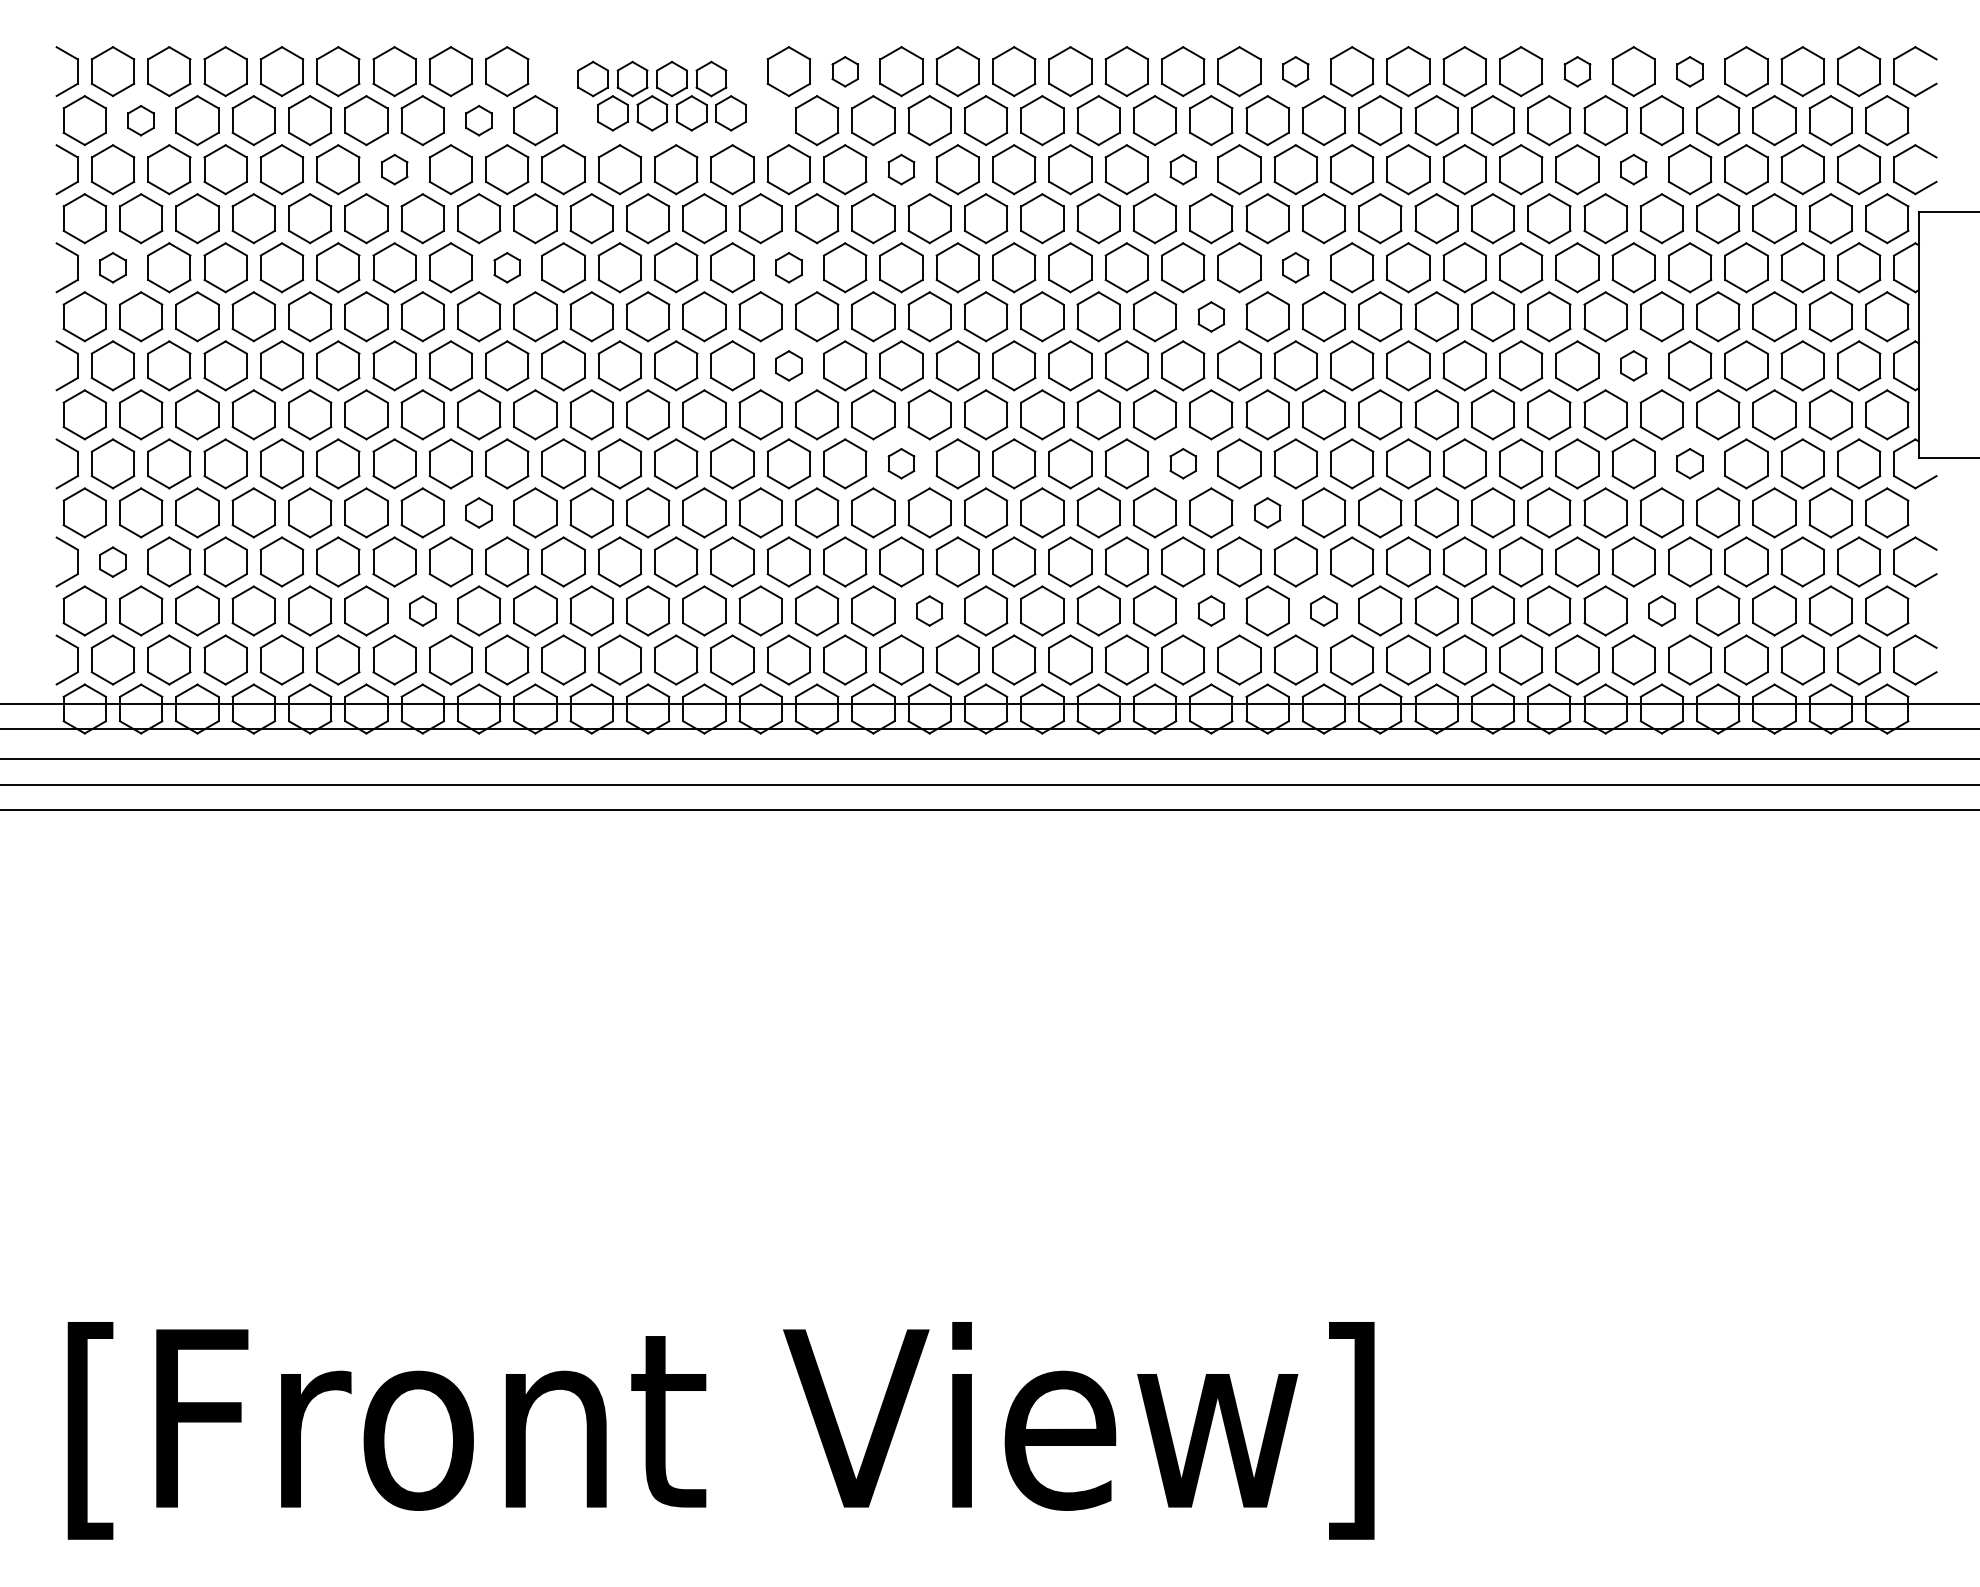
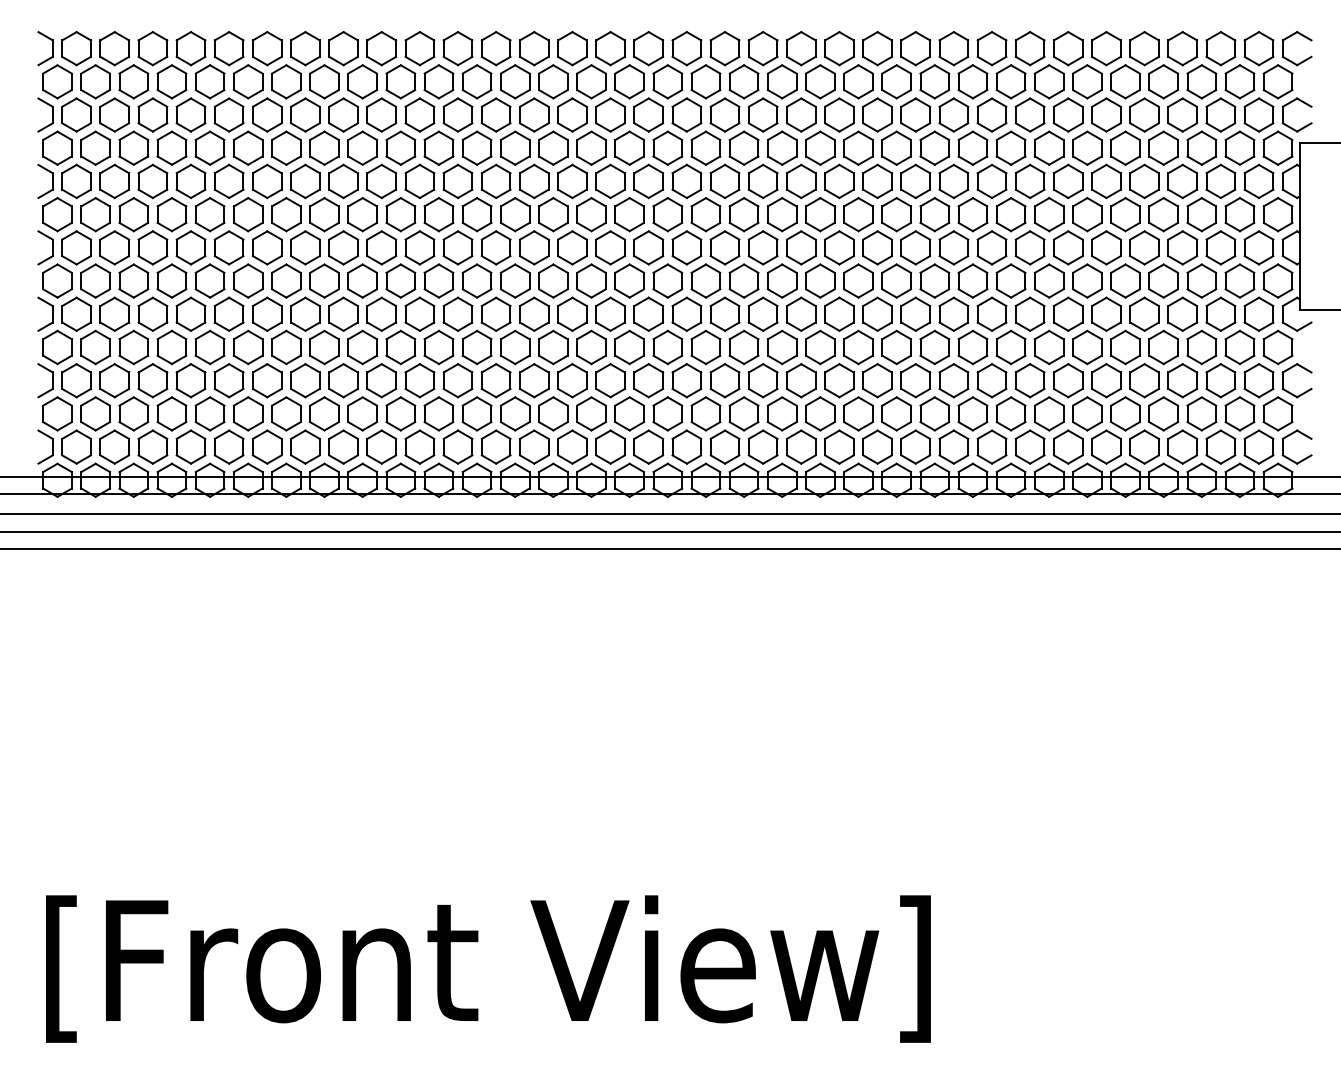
part: (845, 71) -> (572, 48), size x1.67
part: (1295, 71) -> (877, 48), size x1.67
part: (1577, 71) -> (1068, 48), size x1.67
part: (1689, 71) -> (1144, 48), size x1.67
part: (662, 96) -> (448, 65), size x1.43
part: (140, 120) -> (95, 81), size x1.67
part: (479, 120) -> (324, 81), size x1.67
part: (394, 168) -> (267, 114), size x1.67
part: (901, 168) -> (610, 114), size x1.67
part: (1183, 168) -> (801, 114), size x1.67
part: (1633, 168) -> (1106, 114), size x1.67
part: (112, 267) -> (76, 181), size x1.67
part: (507, 267) -> (343, 181), size x1.67
part: (789, 267) -> (534, 181), size x1.67
part: (1295, 267) -> (877, 181), size x1.67
part: (1211, 316) -> (820, 214), size x1.67
part: (789, 365) -> (534, 247), size x1.67
part: (1633, 365) -> (1106, 247), size x1.67
part: (901, 462) -> (610, 313), size x1.67
part: (1183, 462) -> (801, 313), size x1.67
part: (1689, 462) -> (1144, 313), size x1.67
part: (479, 512) -> (324, 347), size x1.67
part: (1267, 512) -> (858, 347), size x1.67
part: (112, 561) -> (76, 380), size x1.67
part: (422, 610) -> (286, 413), size x1.67
part: (929, 610) -> (629, 413), size x1.67
part: (1211, 610) -> (820, 413), size x1.67
part: (1323, 610) -> (896, 413), size x1.67
part: (1661, 610) -> (1125, 413), size x1.67

